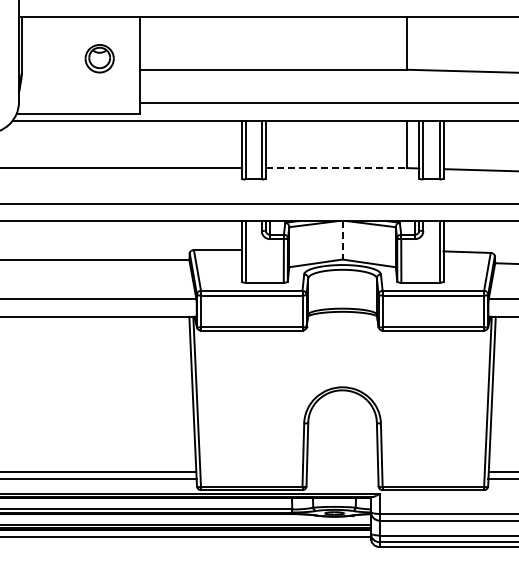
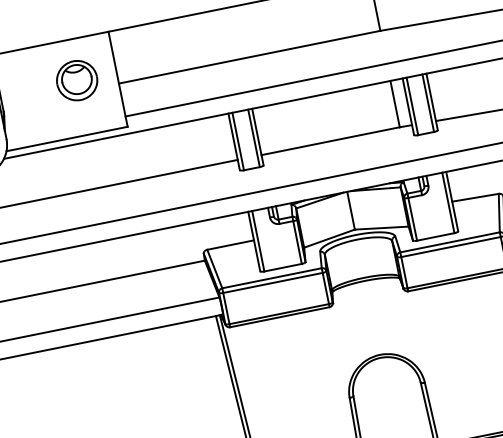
part: (99, 58) -> (76, 80), size x1.43
line: (336, 168) -> (330, 141), dashed -> solid
line: (342, 240) -> (351, 210), dashed -> solid

